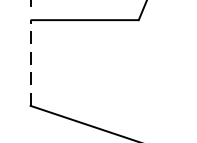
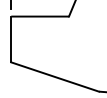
line: (31, 63) -> (11, 39), dashed -> solid

